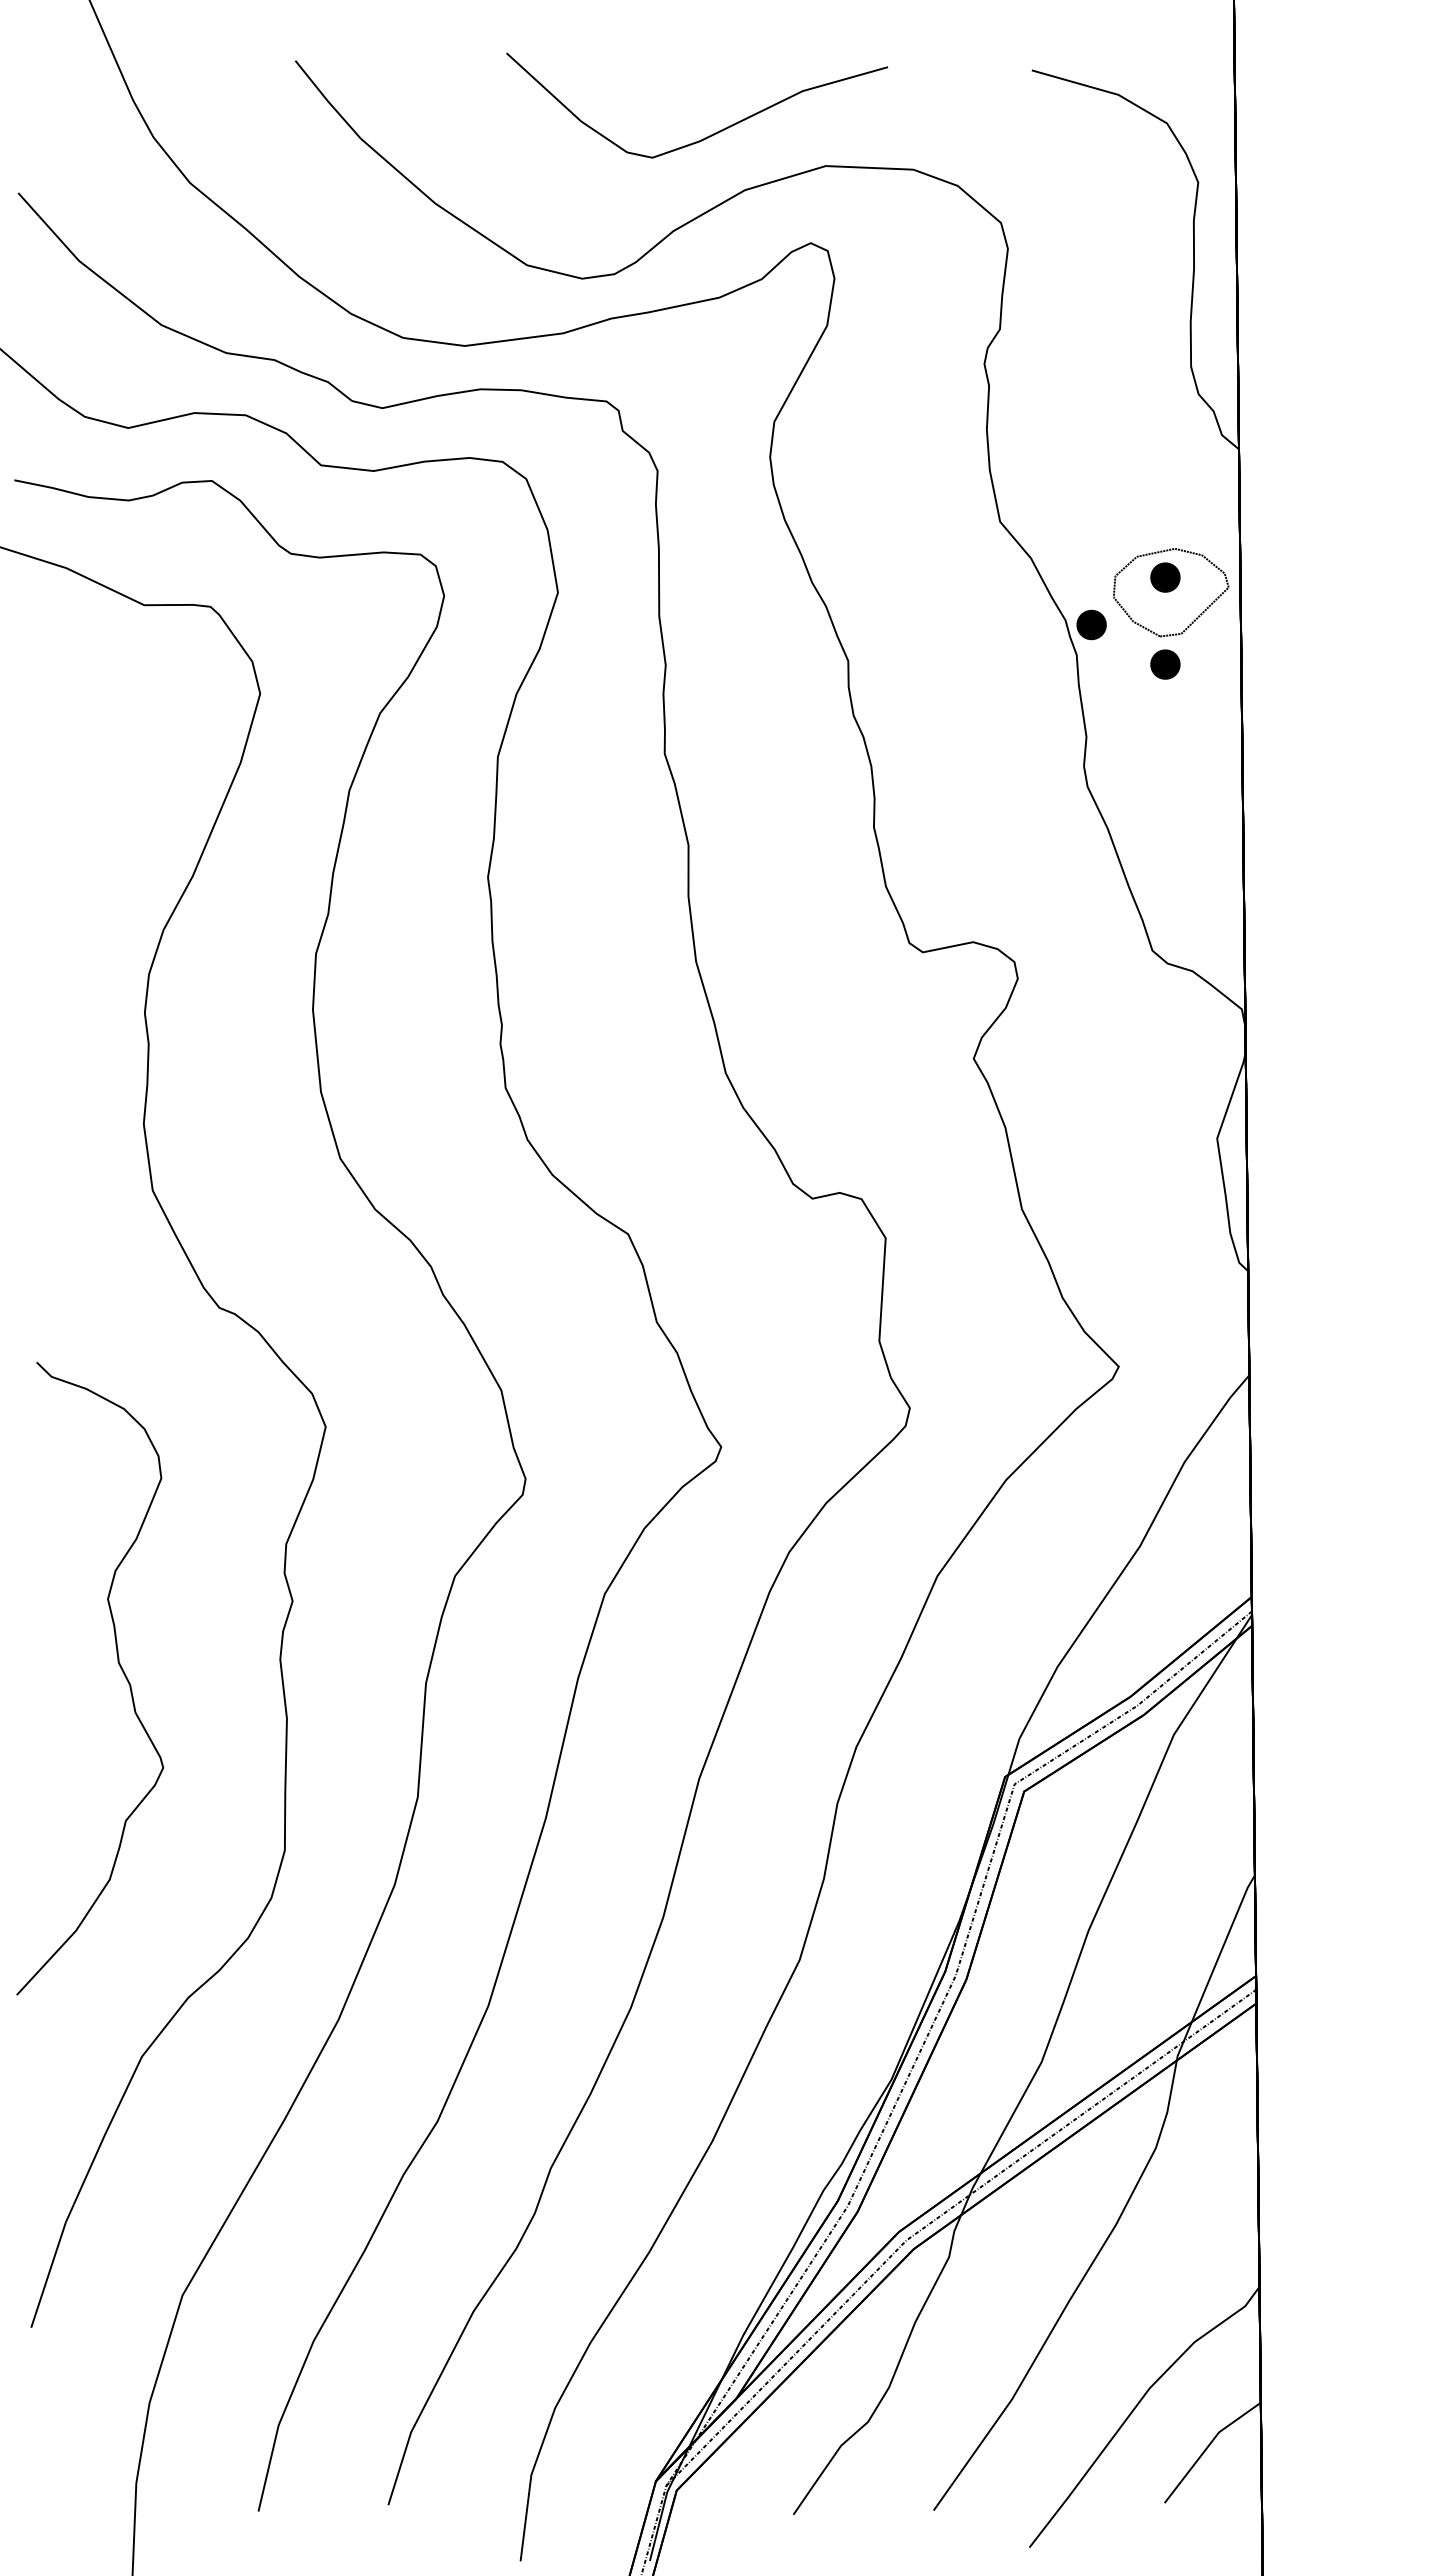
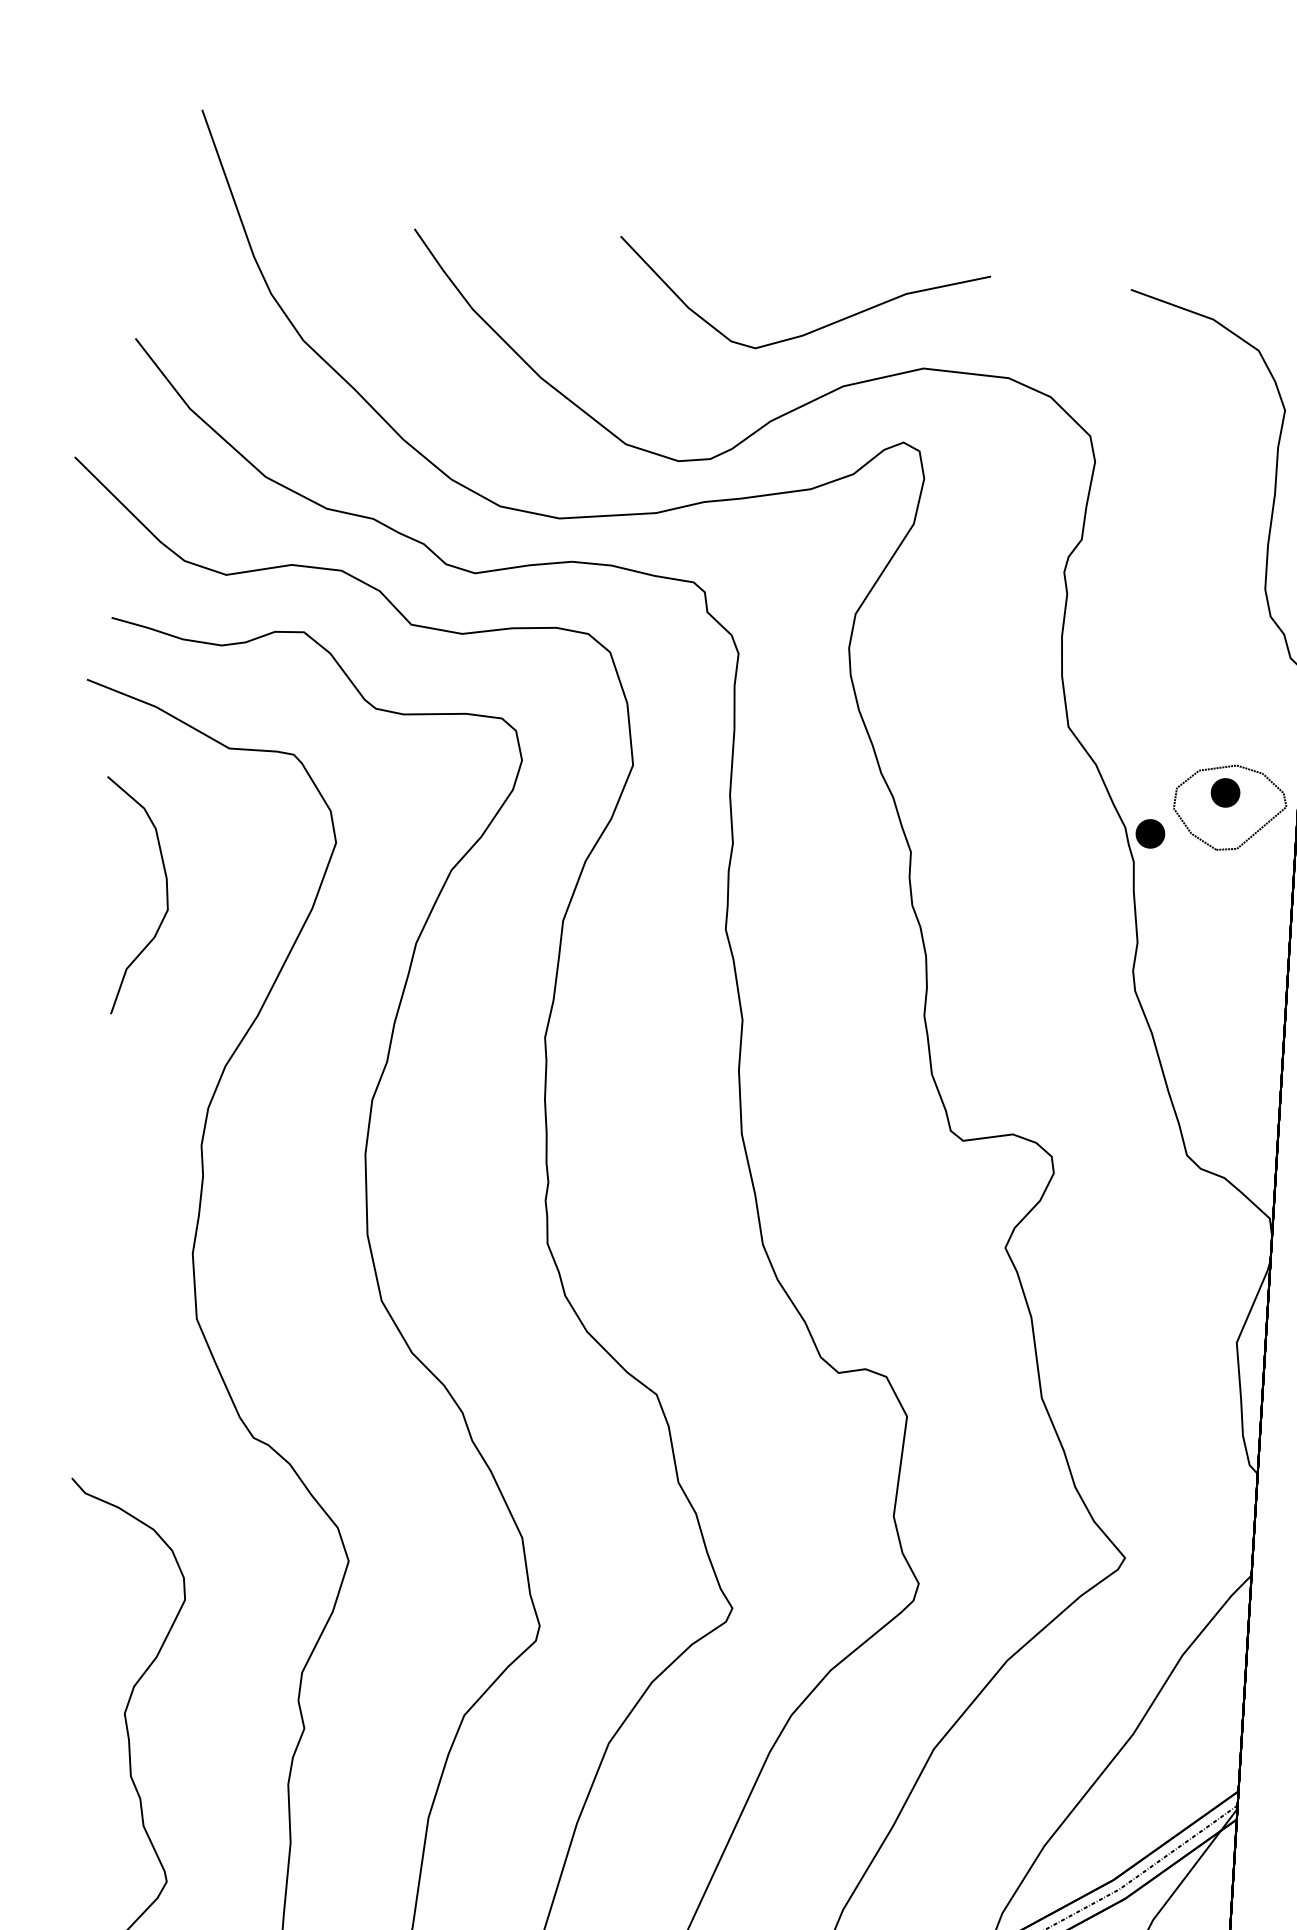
part: (1165, 664) -> (1219, 877), removed
curve: (90, 761) -> (166, 896), added

